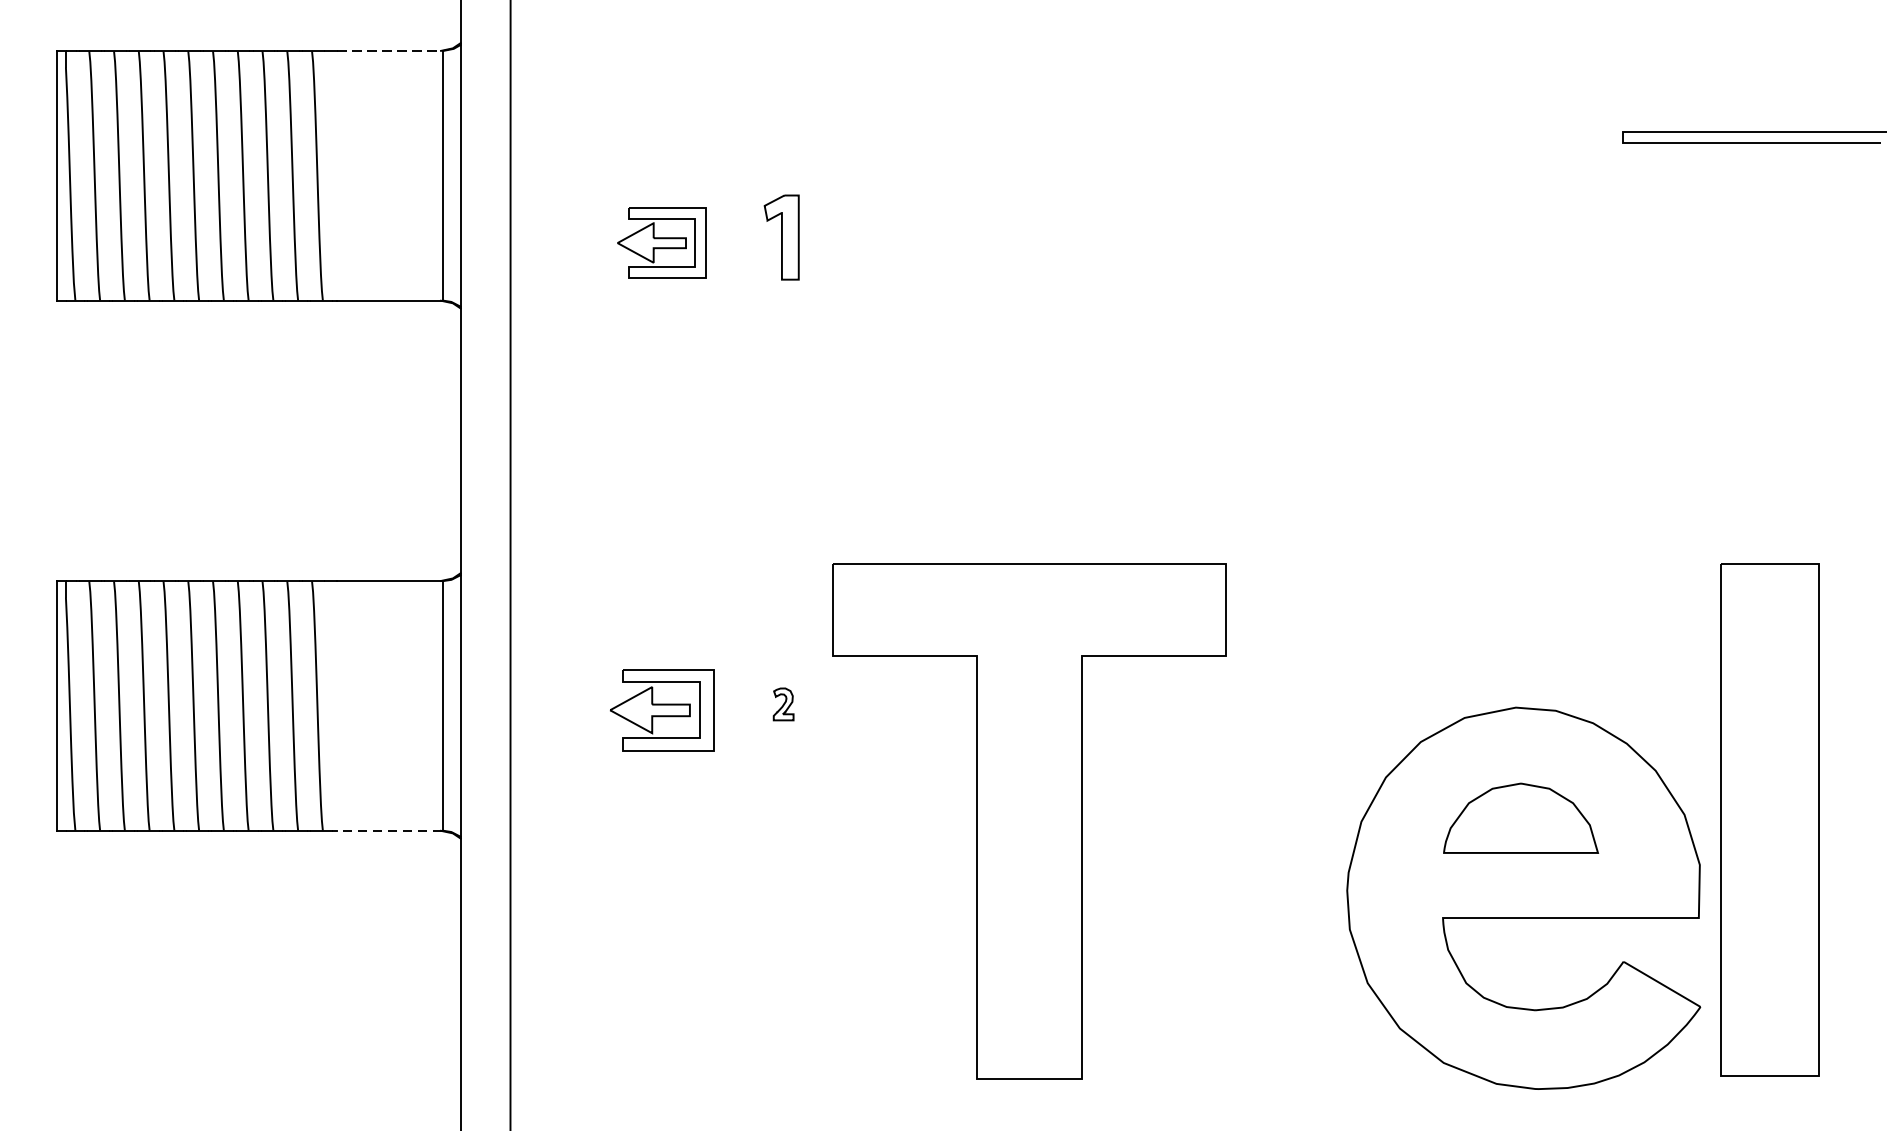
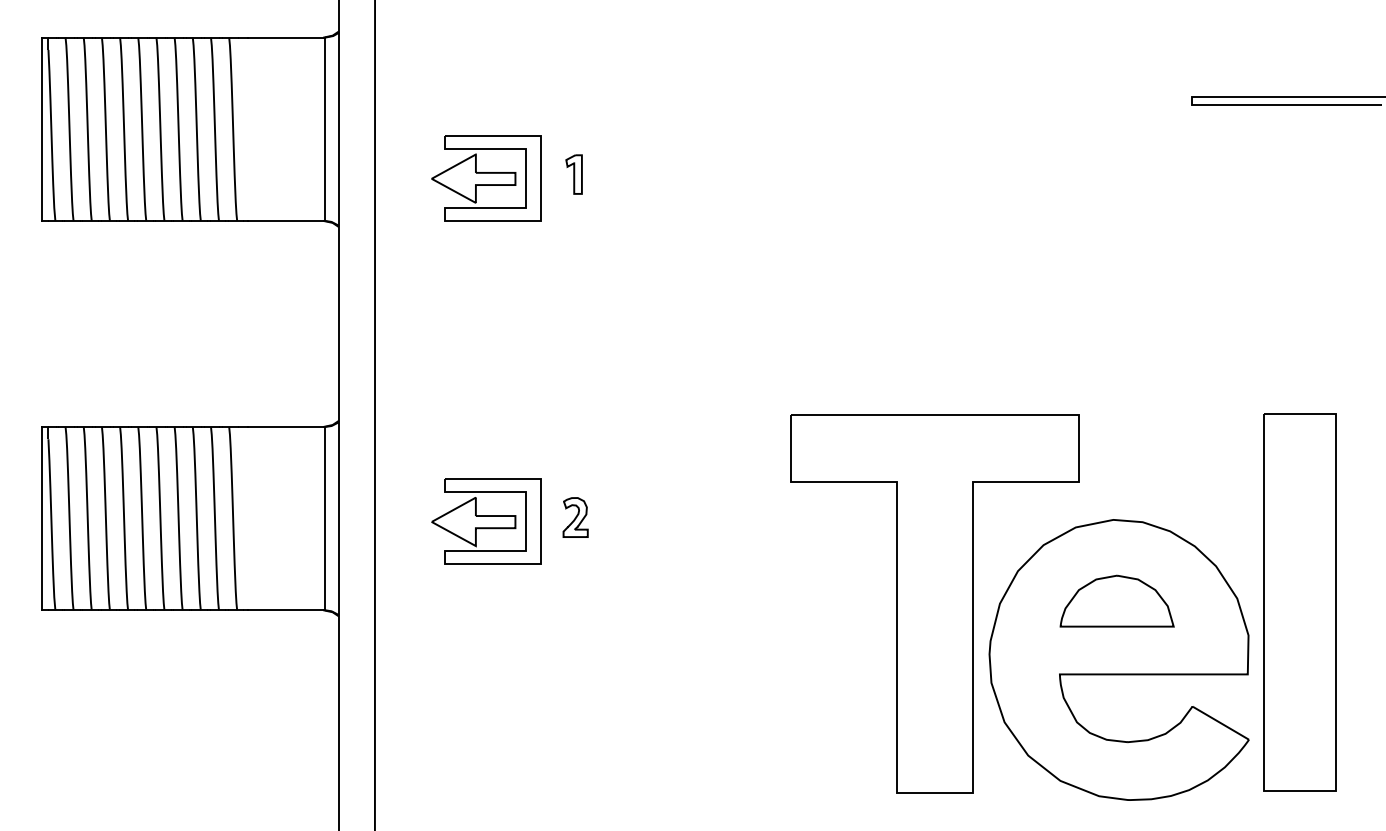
line: (390, 50) -> (286, 37), dashed -> solid
part: (780, 237) -> (573, 174), size x0.62
part: (662, 242) -> (486, 178), size x1.67
part: (783, 704) -> (575, 517), size x1.67
part: (662, 709) -> (486, 521), size x1.43
part: (1028, 821) -> (934, 603), moved
line: (390, 830) -> (286, 610), dashed -> solid

